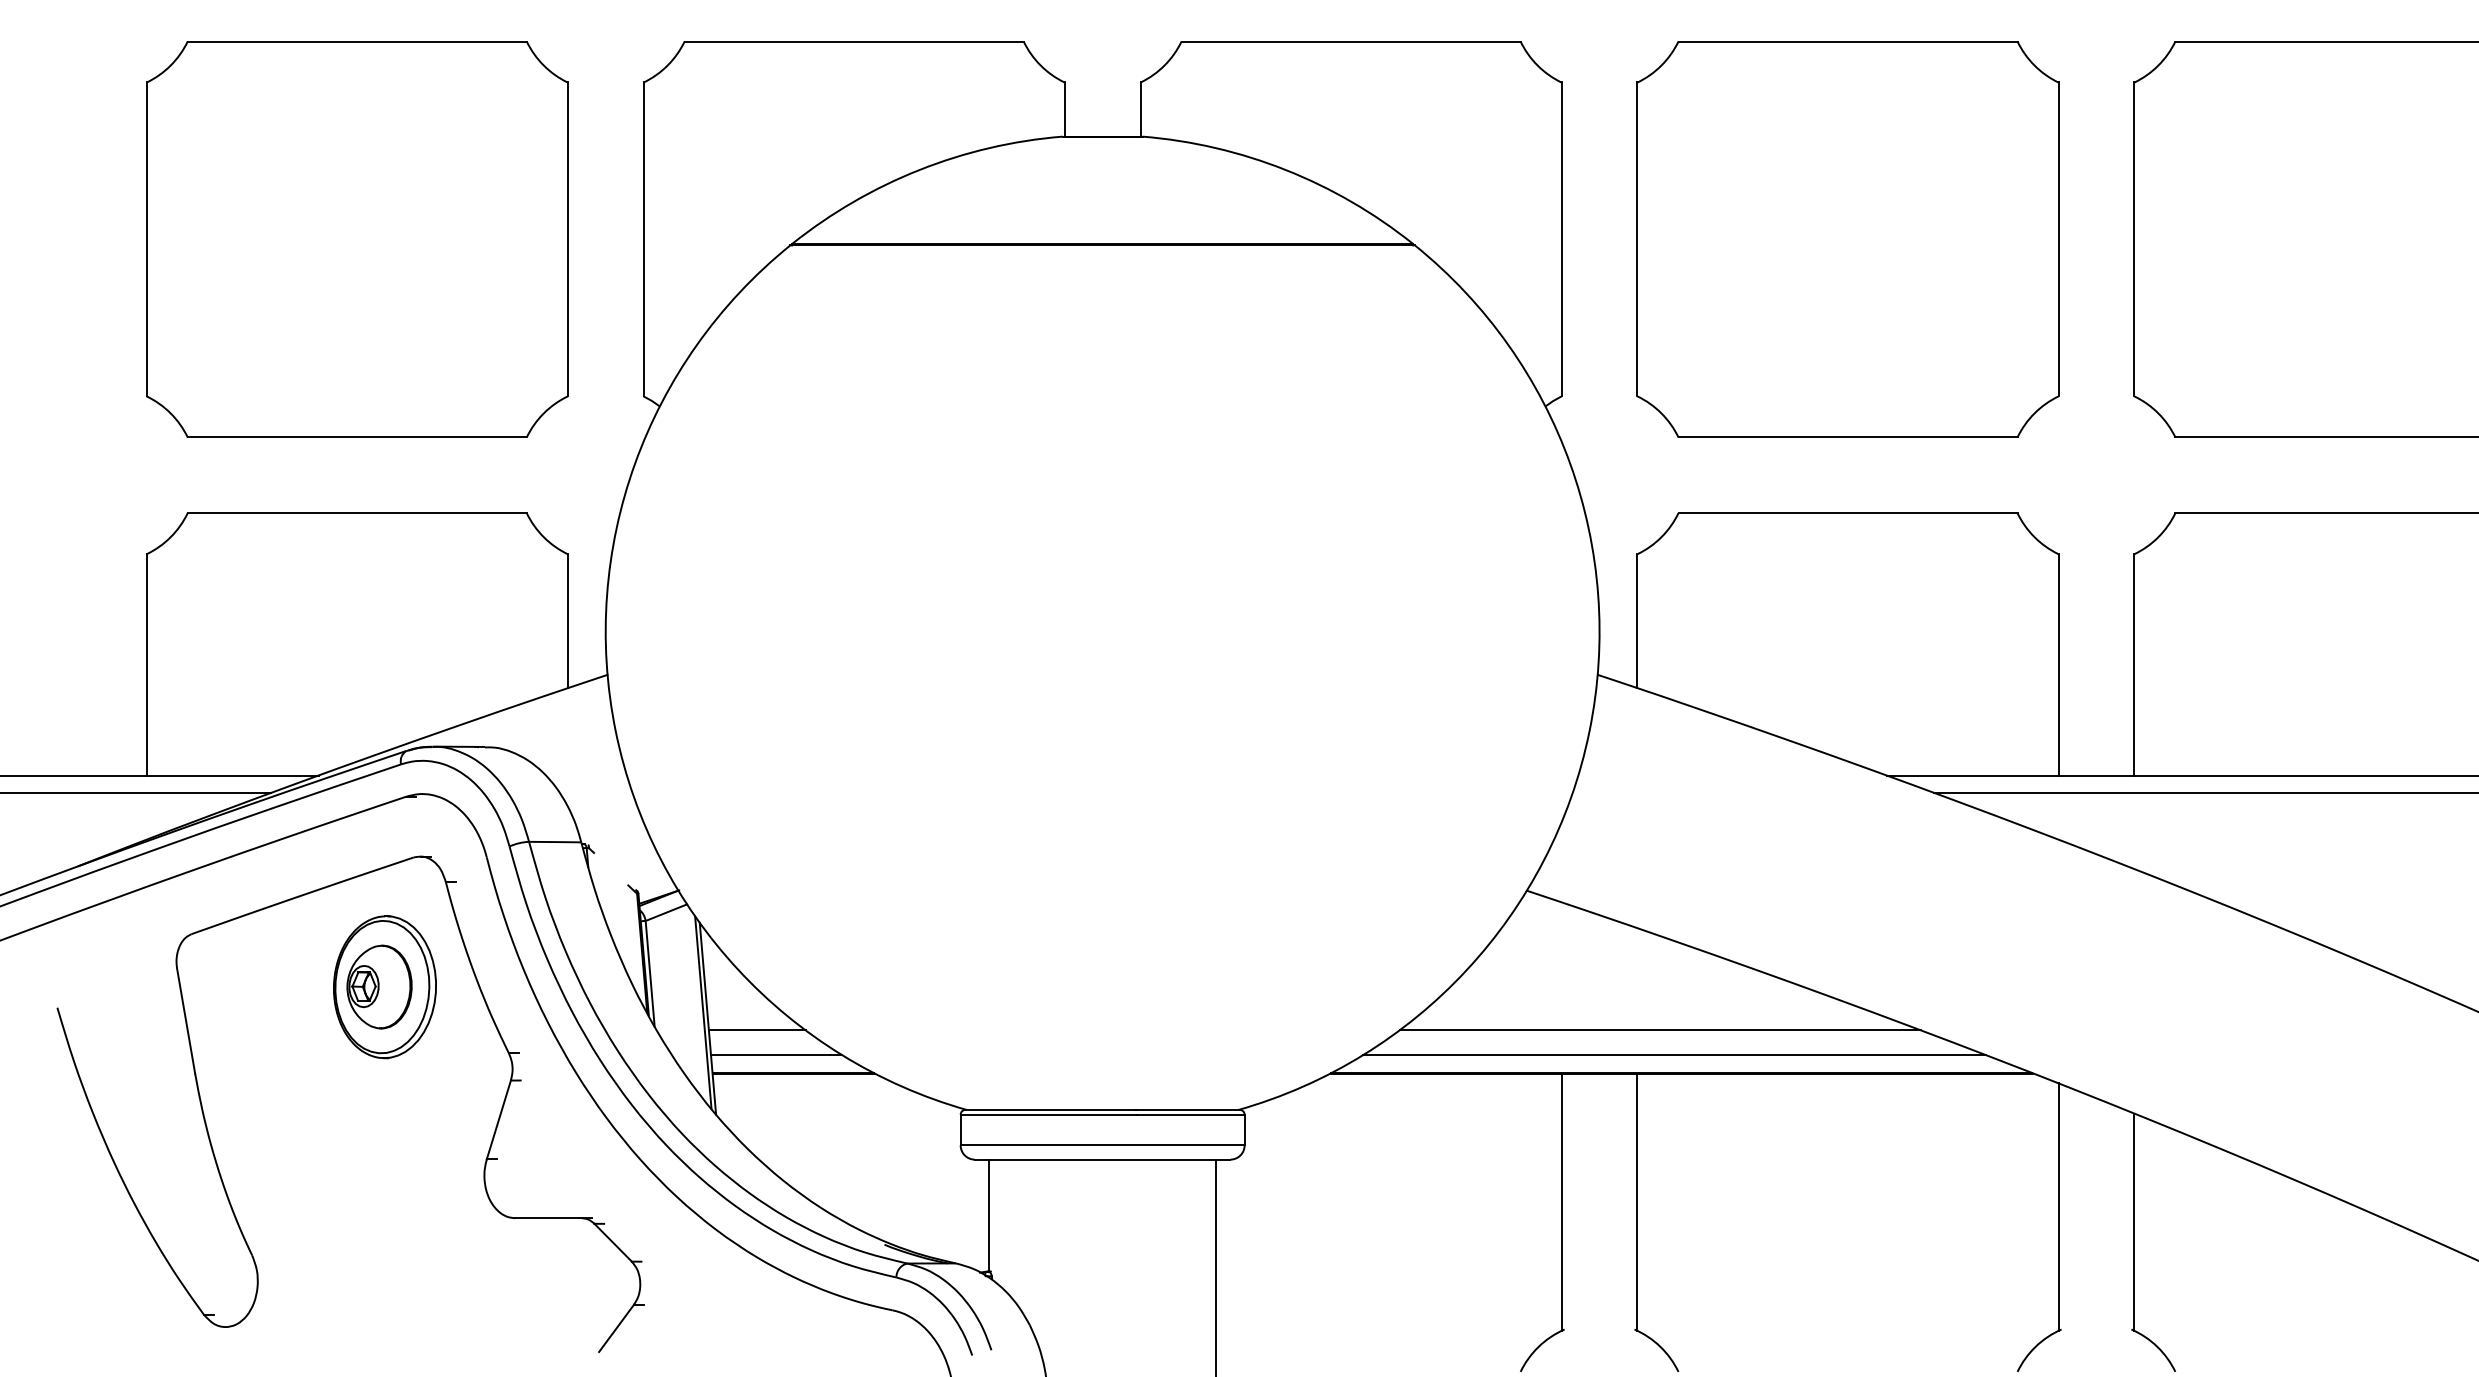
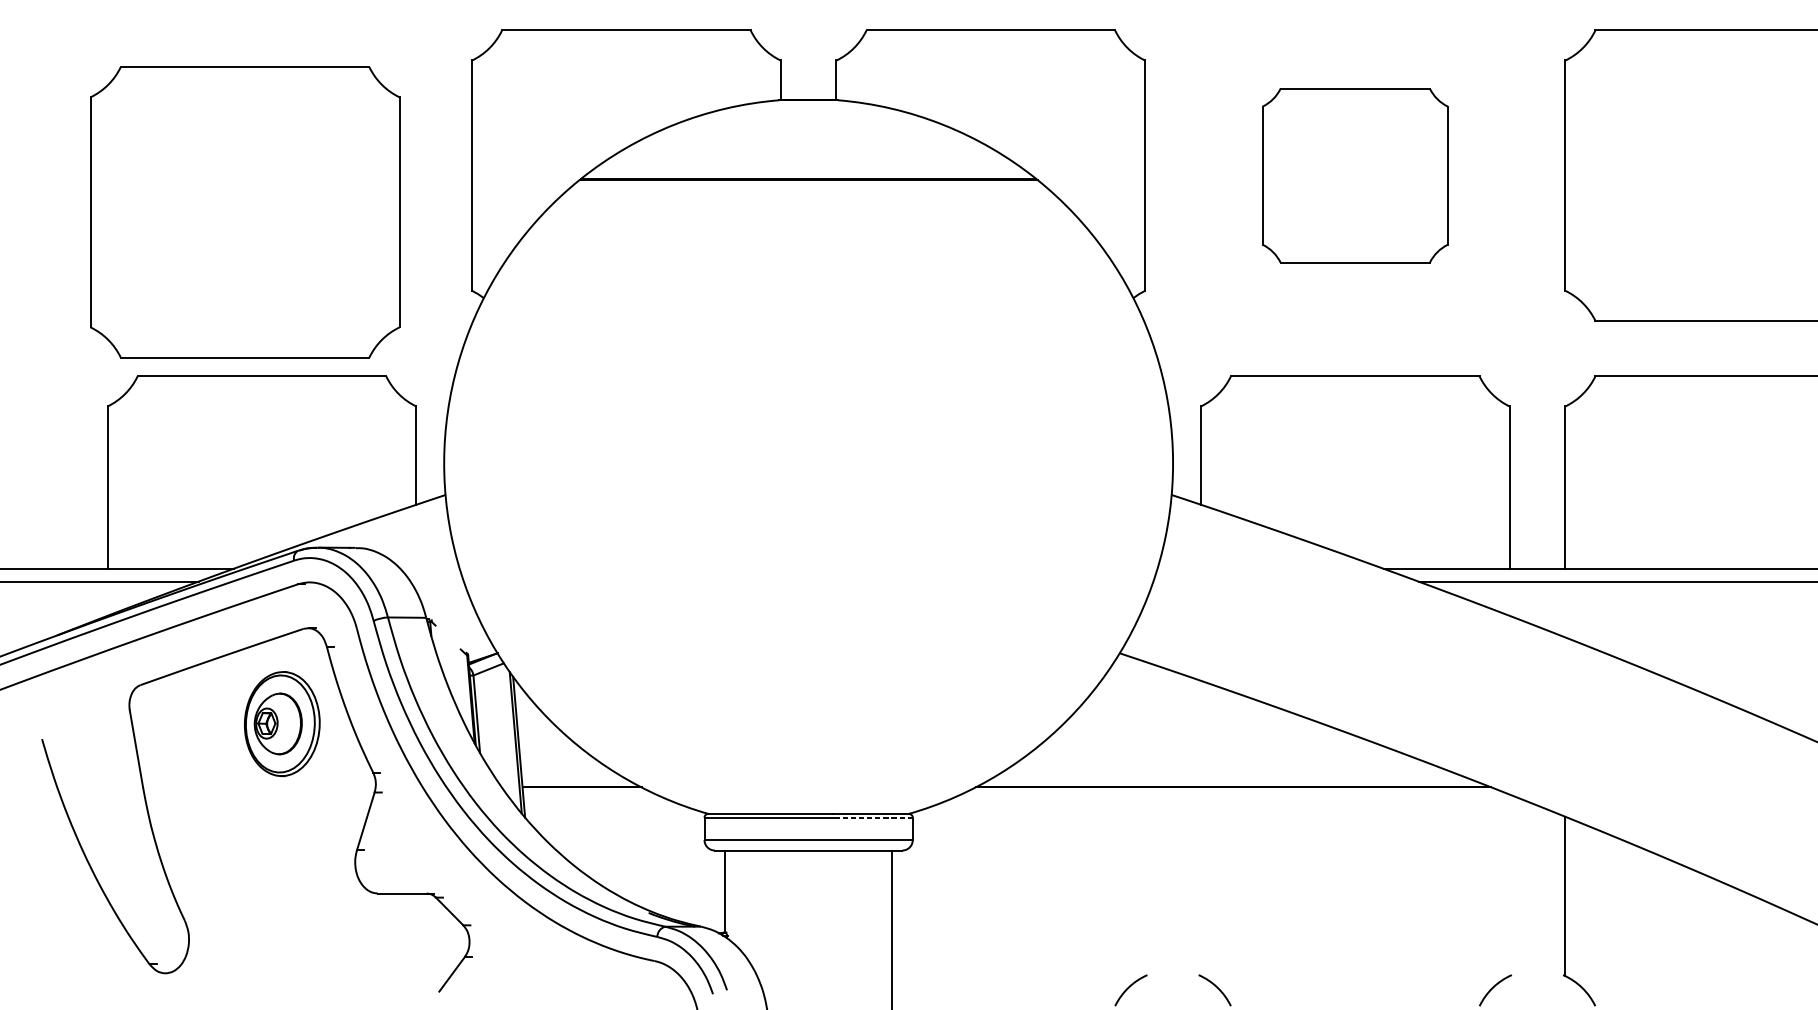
part: (357, 239) -> (245, 212), moved
part: (1847, 239) -> (1354, 175), size x0.6
line: (756, 1030) -> (554, 755), removed
line: (1659, 1030) -> (1217, 755), removed
line: (776, 1055) -> (569, 774), removed
line: (1674, 1055) -> (1228, 774), removed
line: (1190, 1114) -> (873, 817), solid -> dashed
line: (1561, 1201) -> (1145, 881), removed
line: (1637, 1201) -> (1200, 881), removed
line: (2058, 1206) -> (1509, 884), removed

